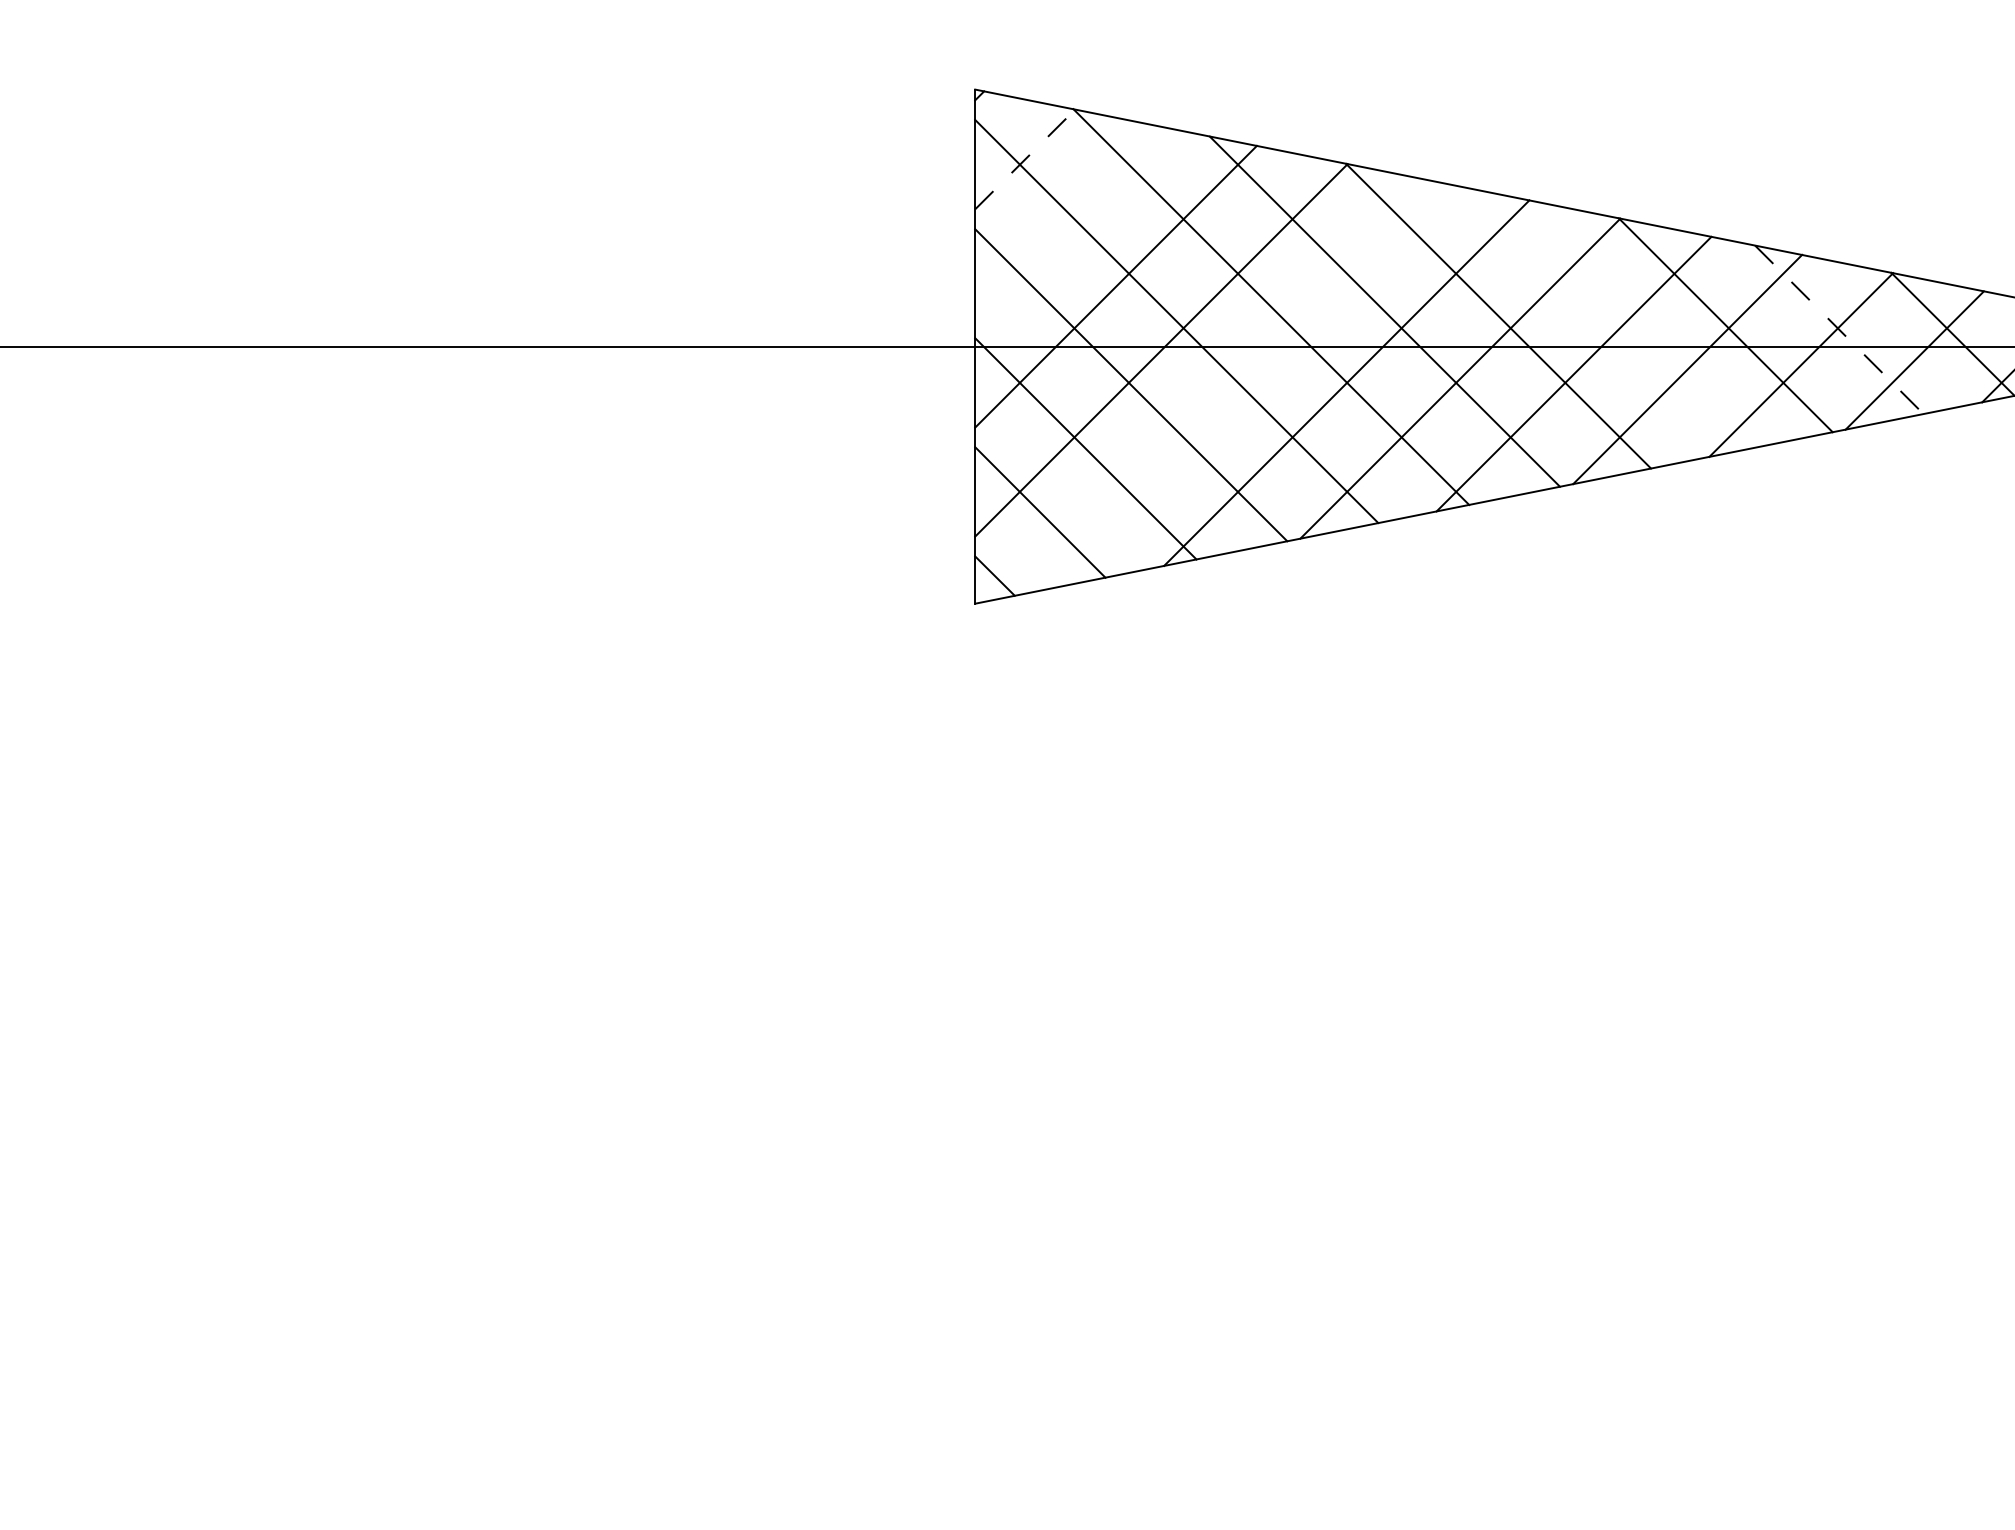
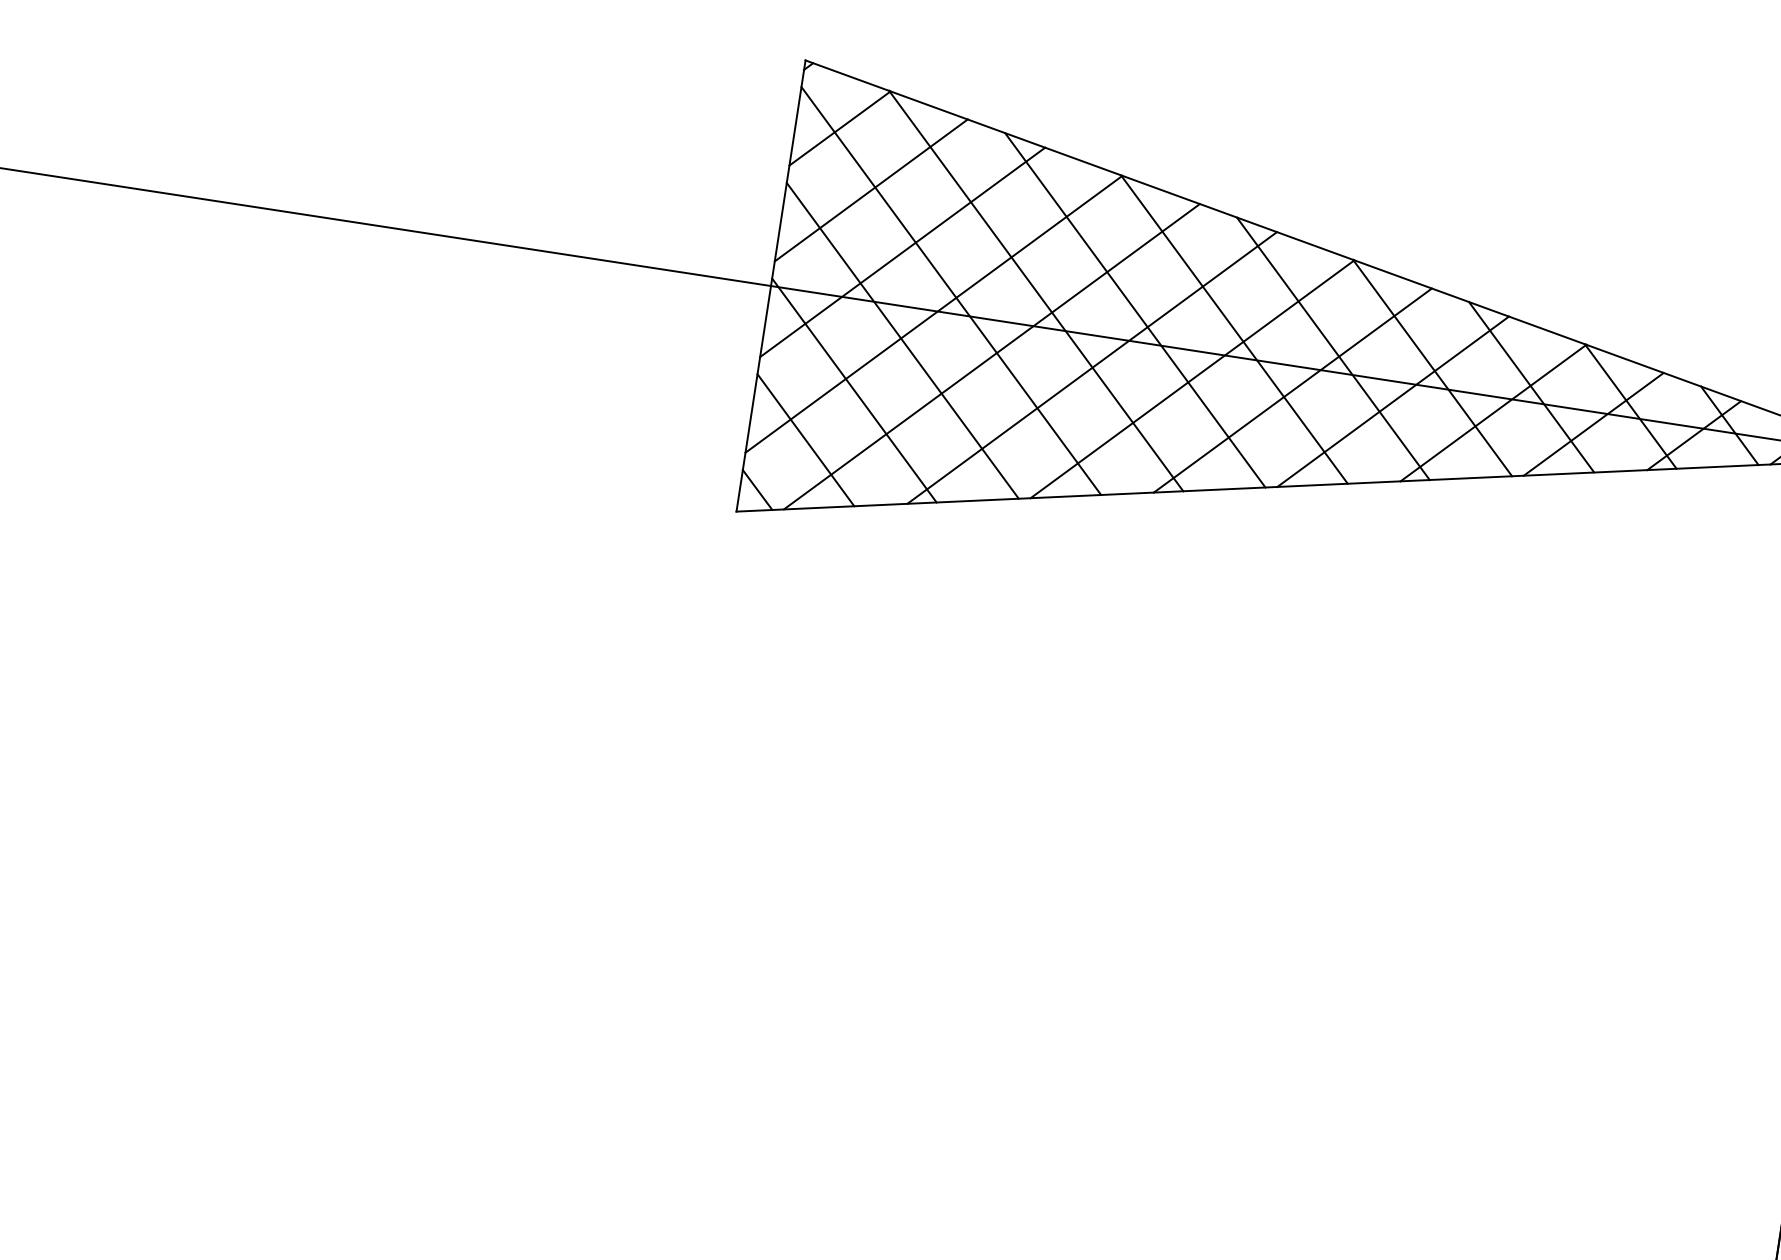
line: (1025, 159) -> (840, 128), dashed -> solid
line: (1070, 222) -> (871, 189), added
line: (1611, 320) -> (1332, 348), added
line: (1839, 330) -> (1531, 387), dashed -> solid
line: (1232, 387) -> (991, 356), added

